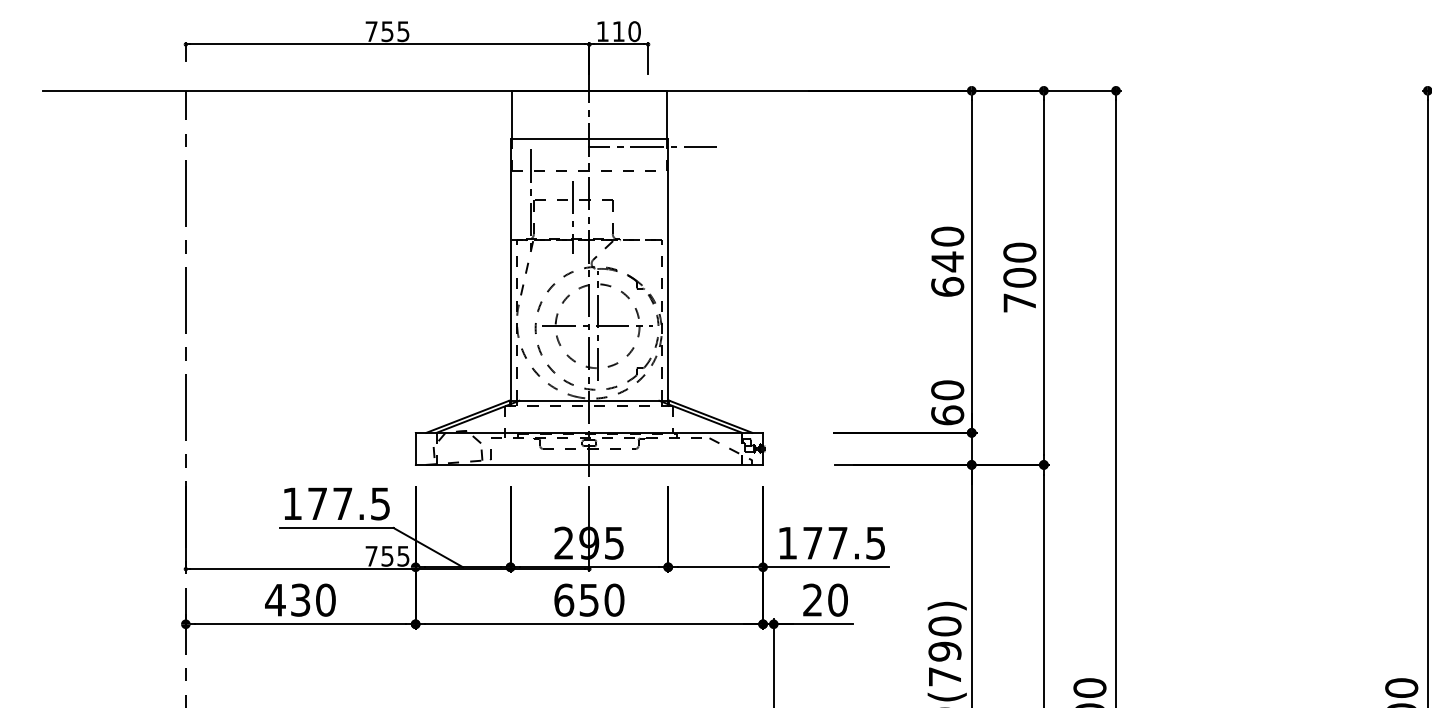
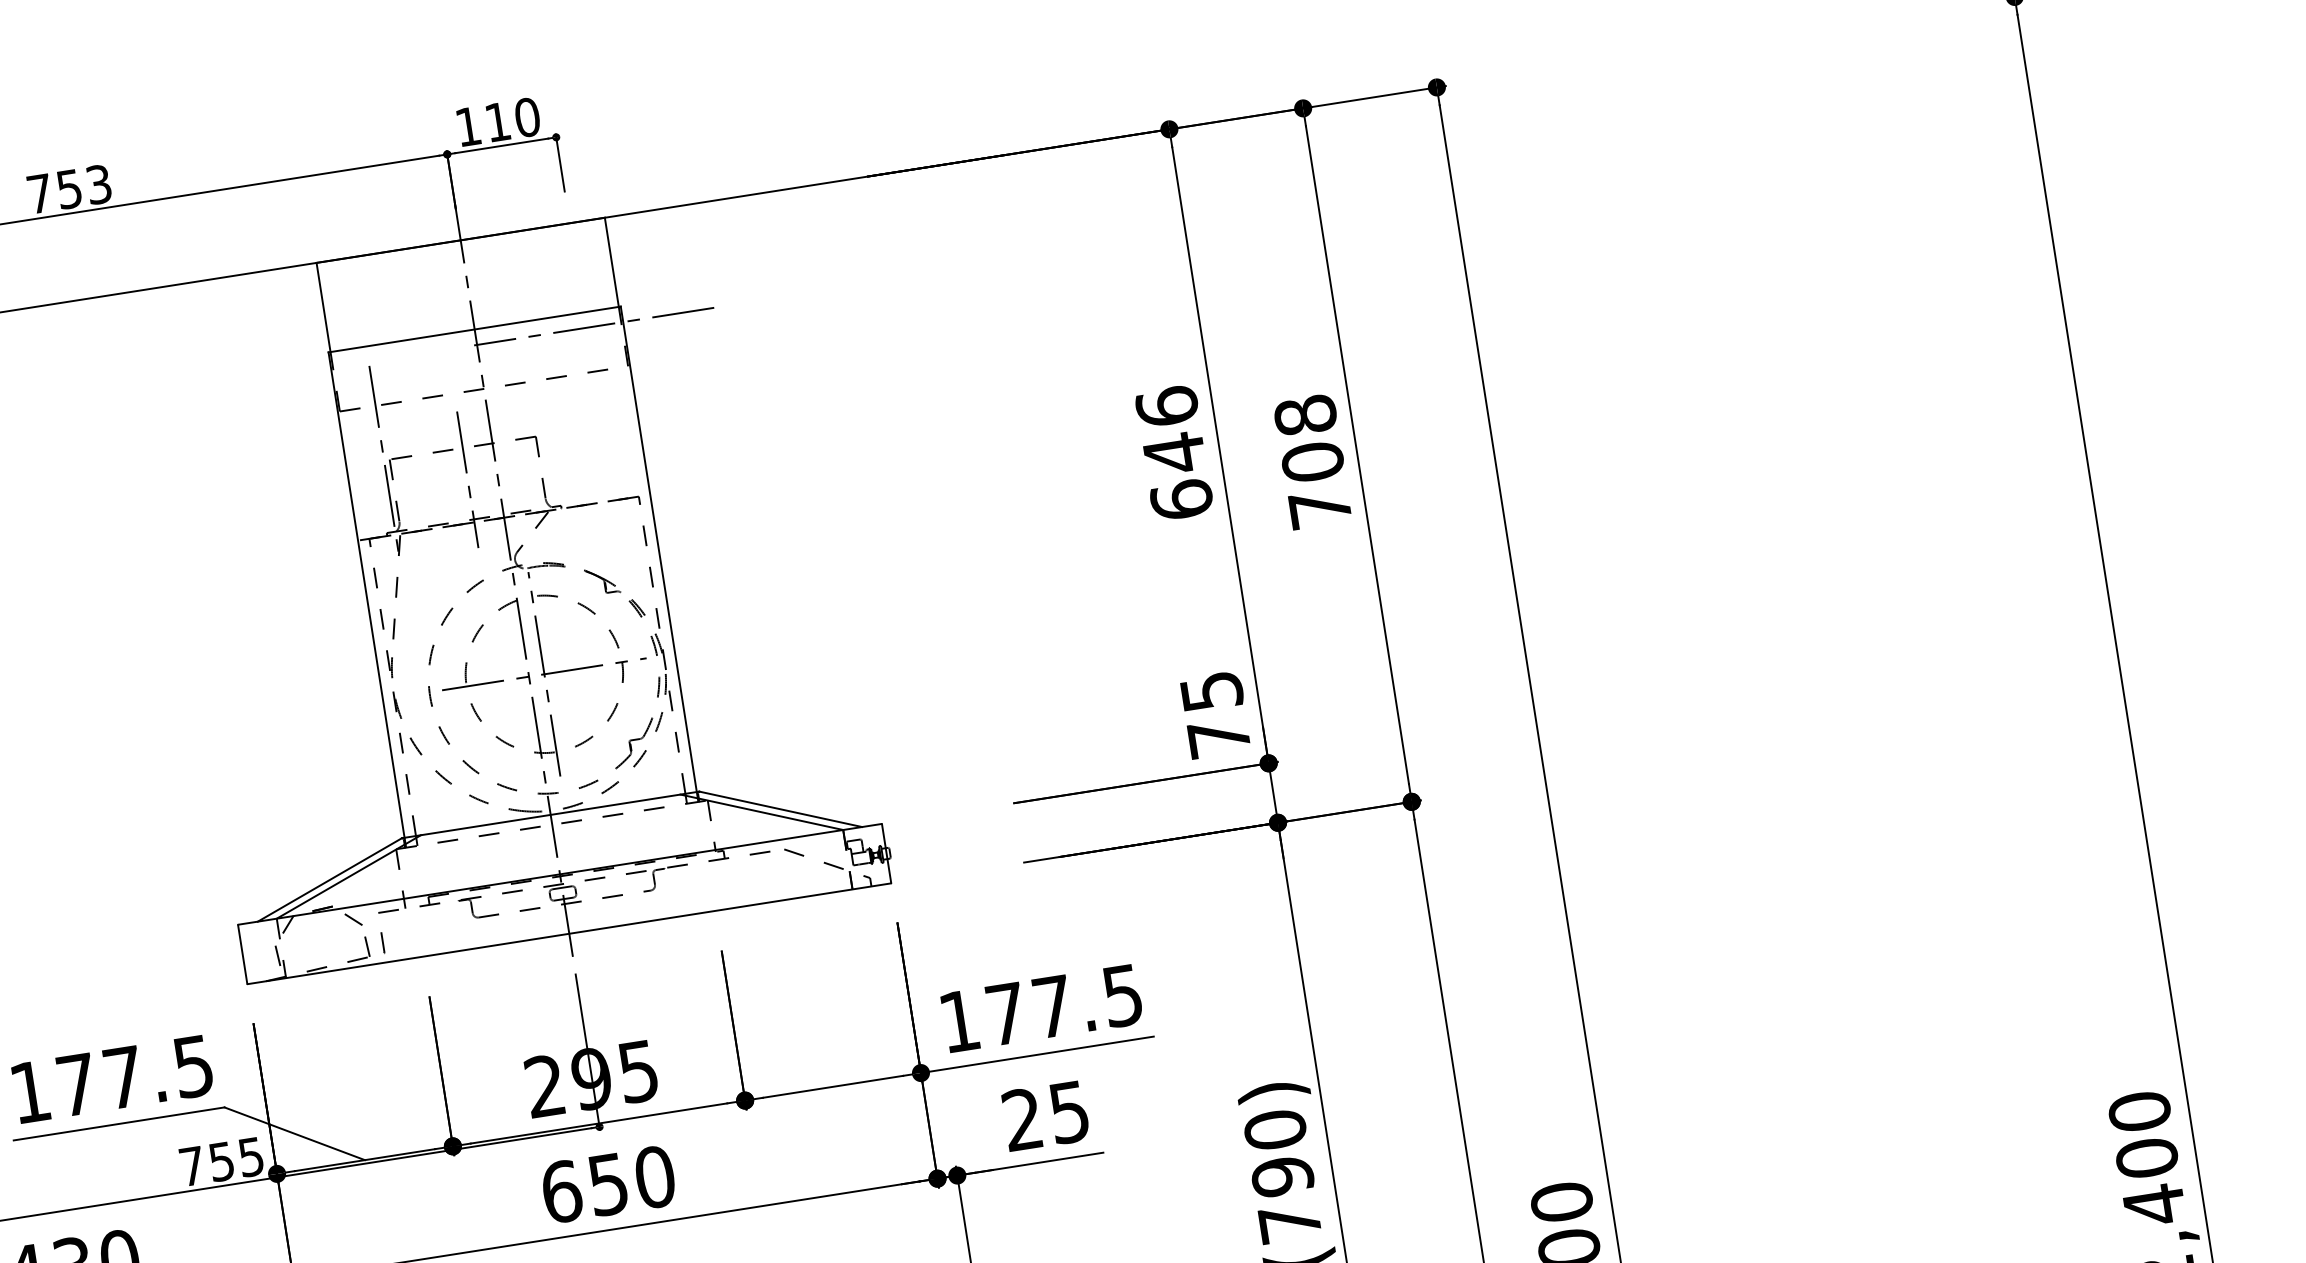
text: (403, 31) -> (98, 184), 755 -> 753
text: (947, 236) -> (1166, 406), 640 -> 646
text: (1019, 252) -> (1304, 415), 700 -> 708
text: (947, 402) -> (1214, 714), 60 -> 75
text: (837, 599) -> (1068, 1111), 20 -> 25

